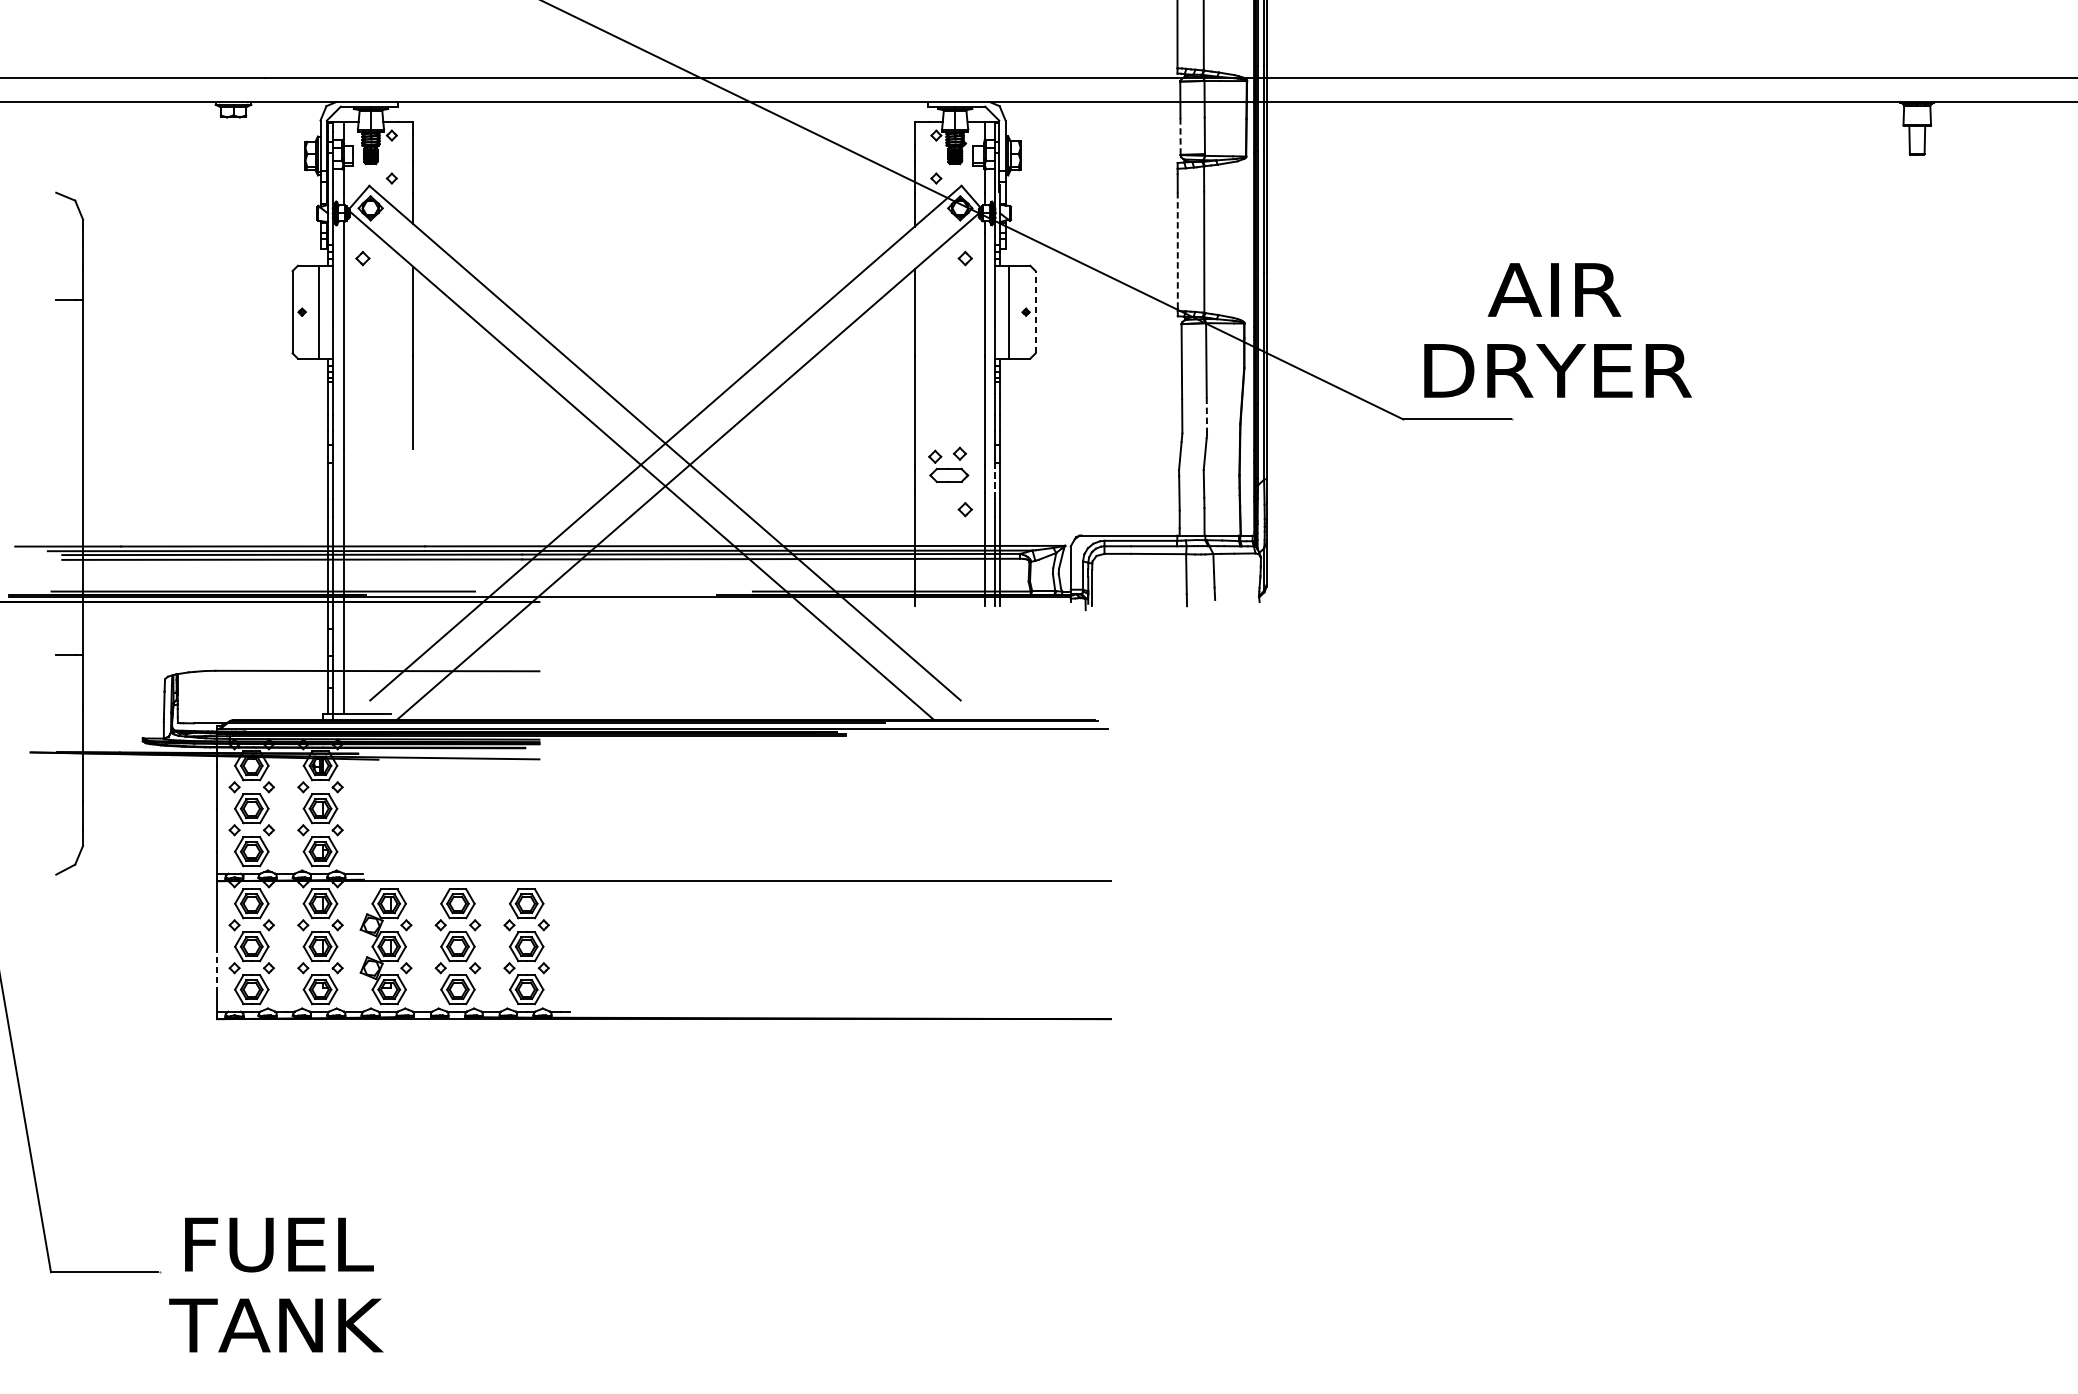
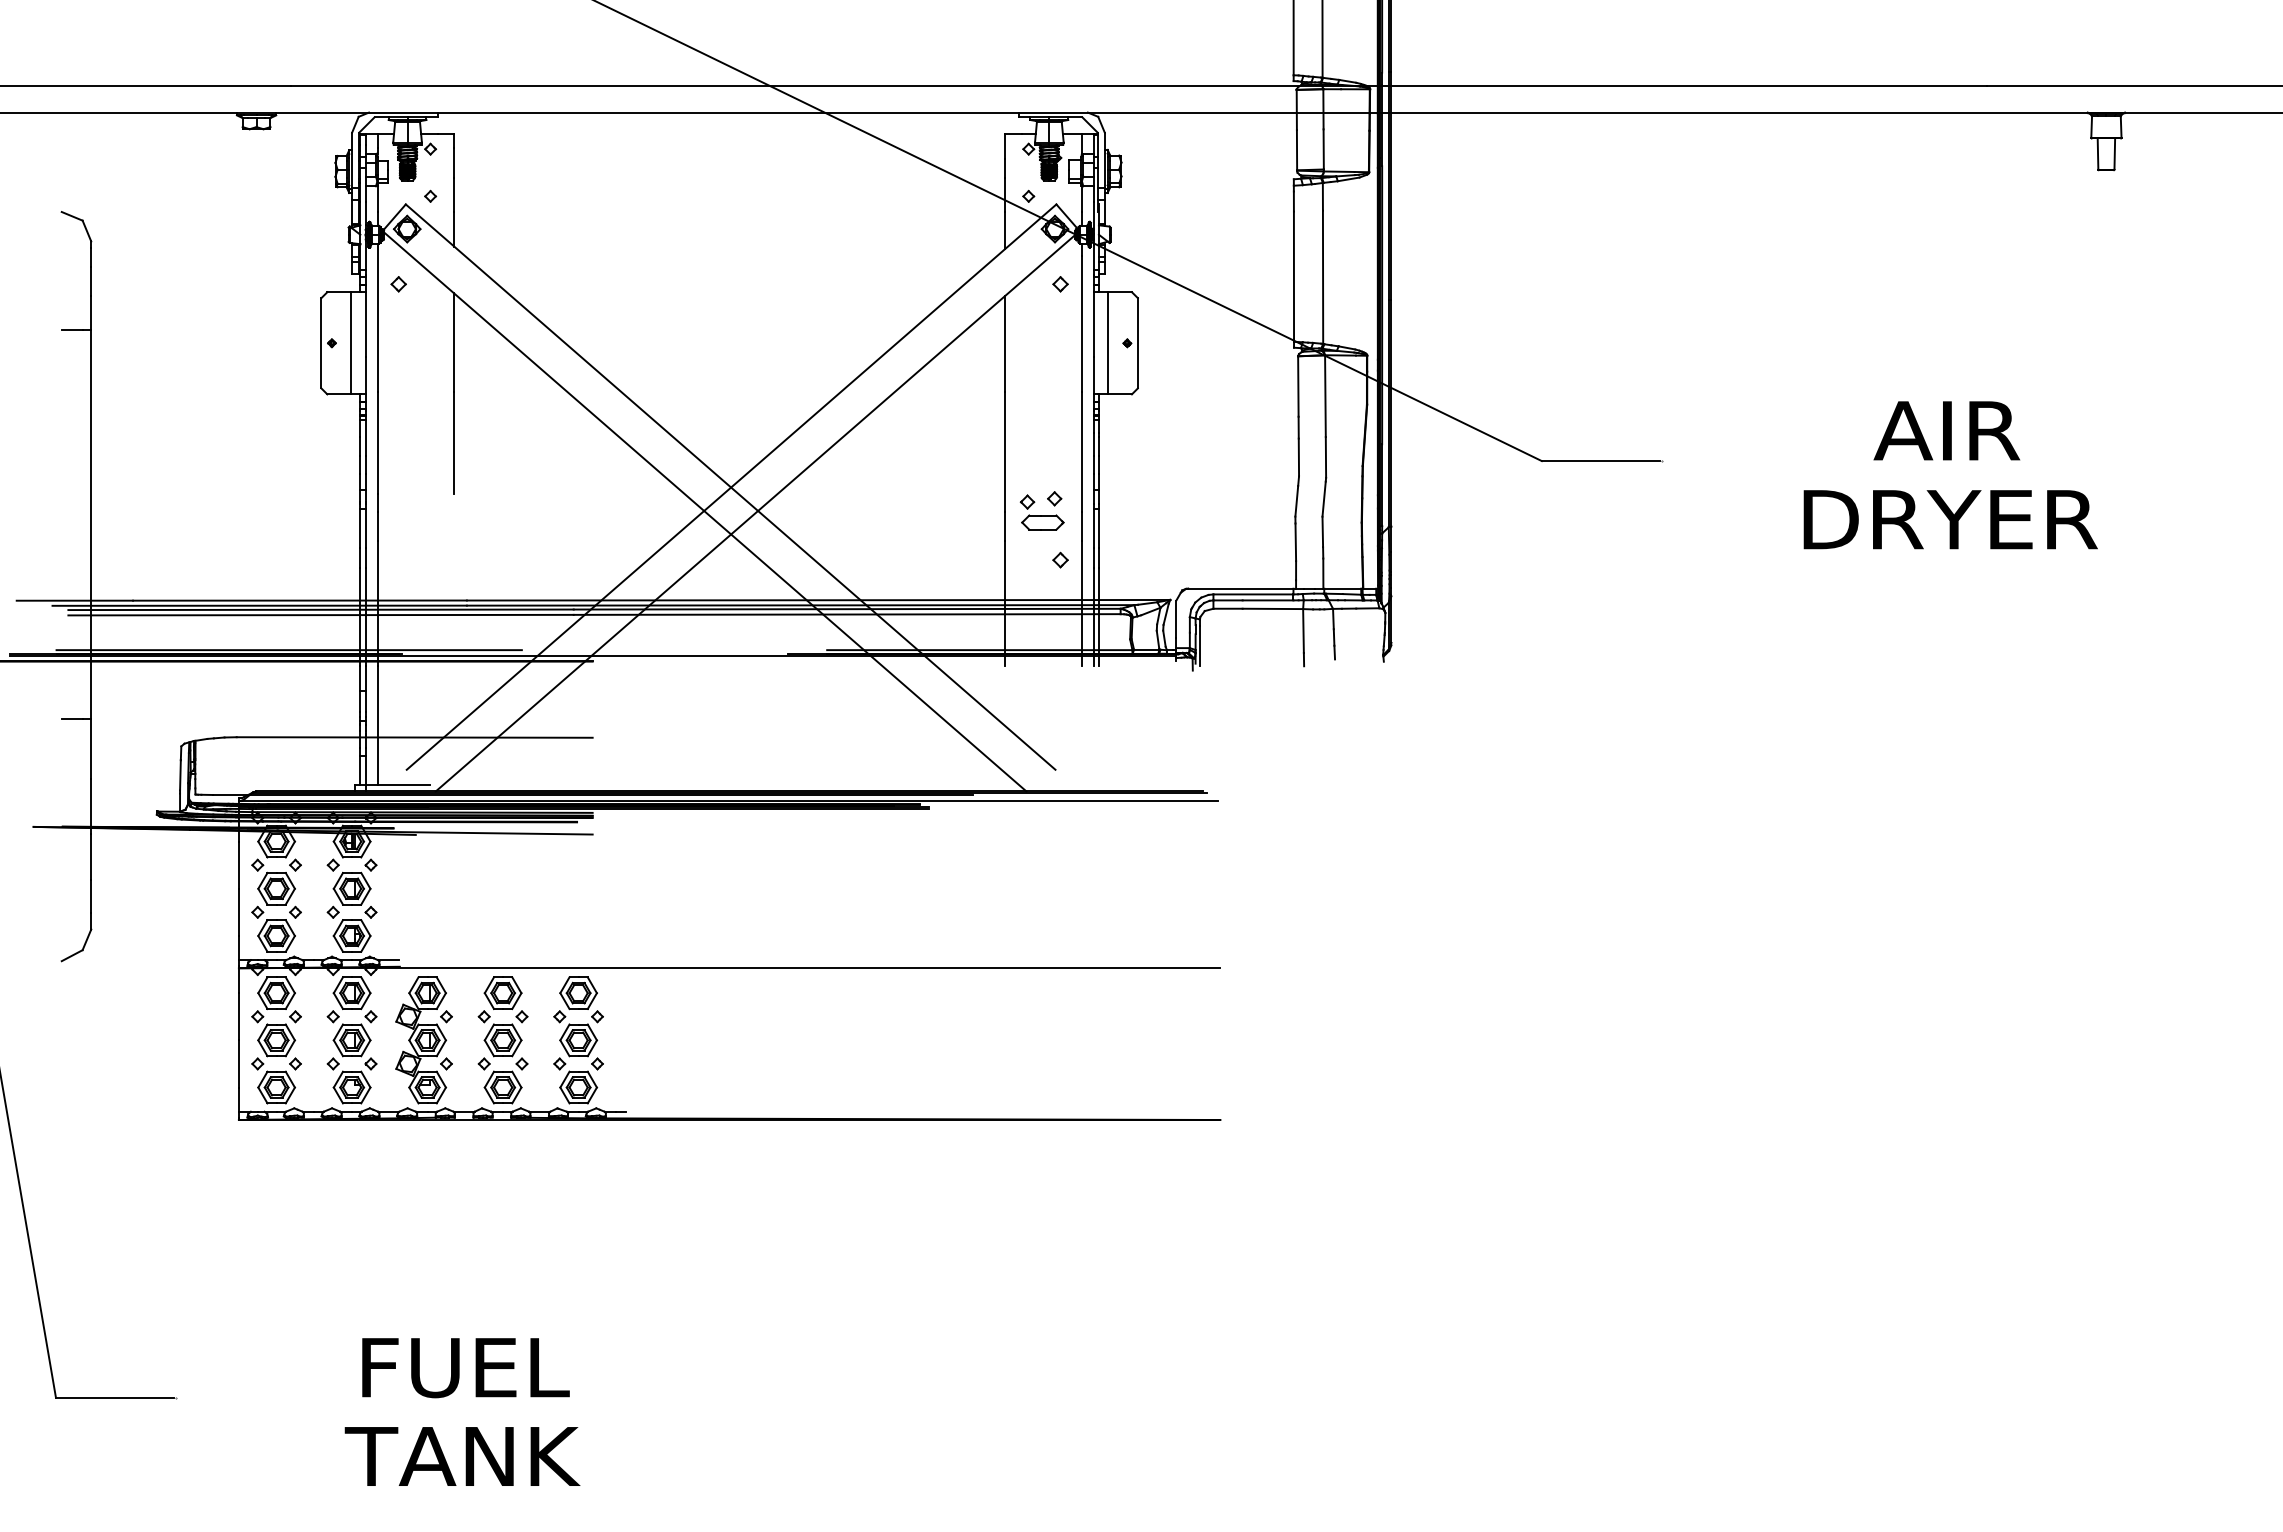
line: (1180, 136) -> (1297, 150), dashed -> solid
line: (1177, 250) -> (1293, 275), dashed -> solid
line: (1035, 311) -> (1137, 342), dashed -> solid
text: (1557, 330) -> (1950, 475), moved
line: (1206, 416) -> (1325, 457), dashed -> solid
line: (995, 480) -> (1093, 528), dashed -> solid
line: (217, 967) -> (238, 1063), dashed -> solid
text: (276, 1284) -> (462, 1411), moved

